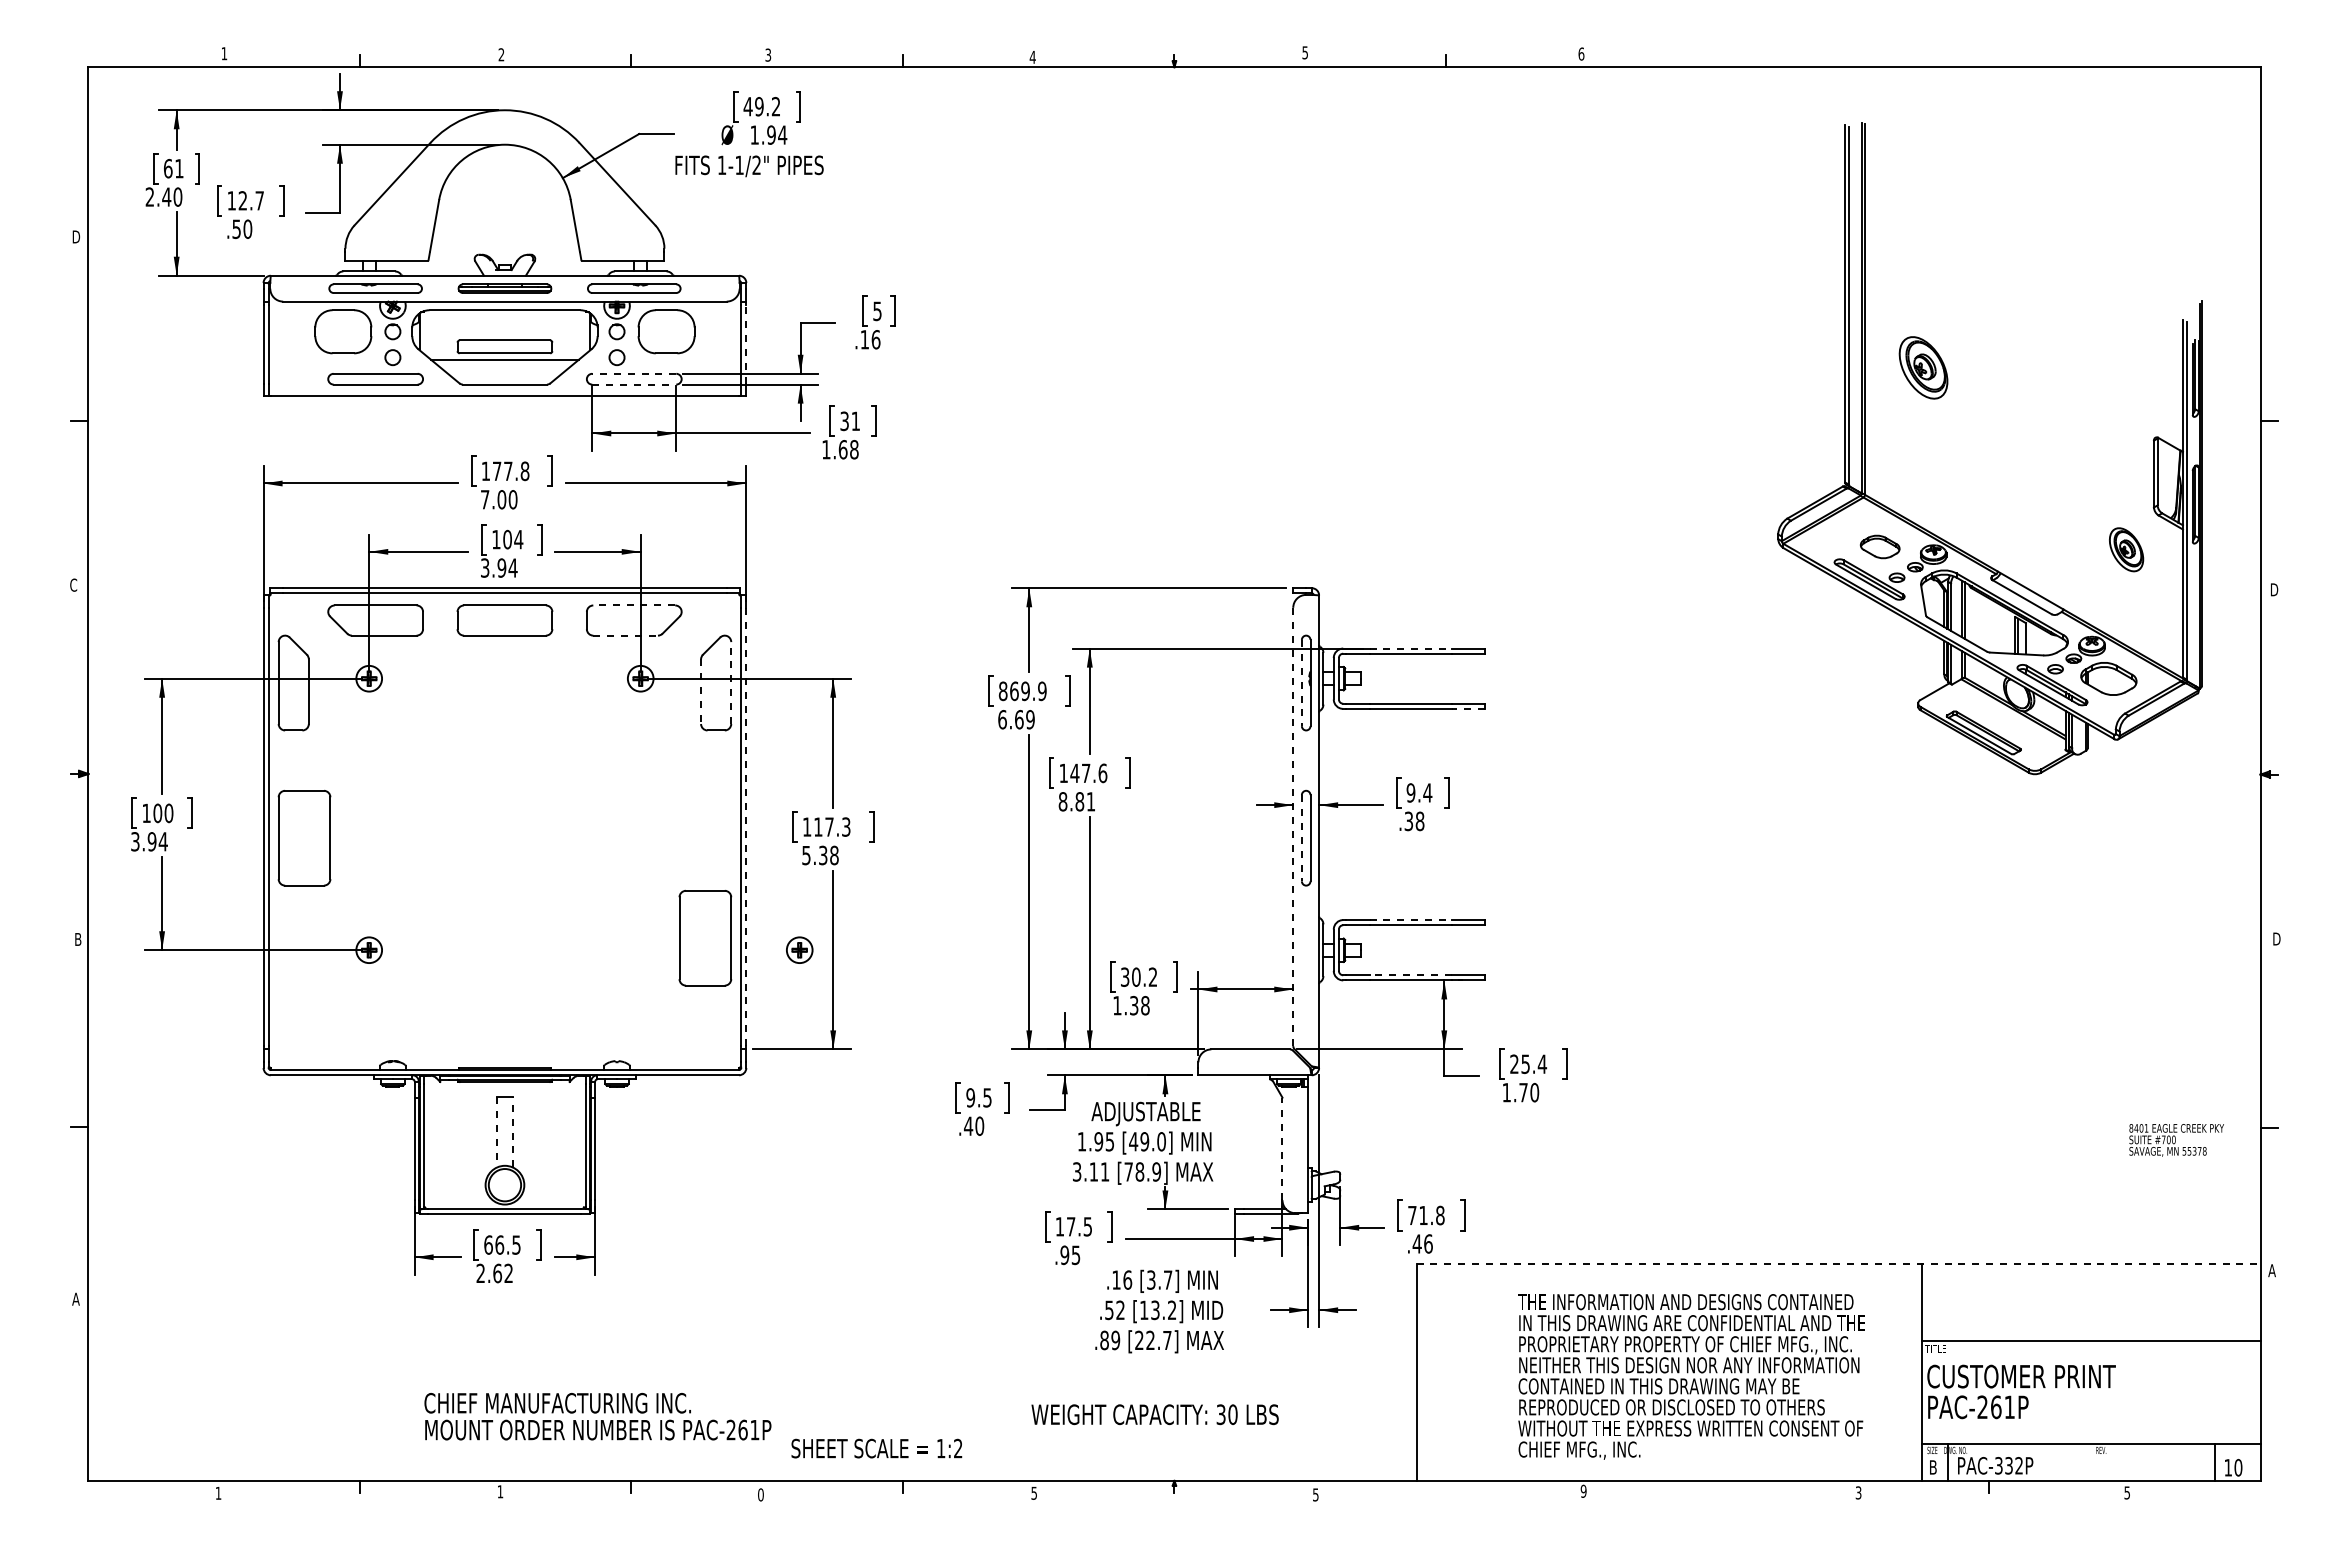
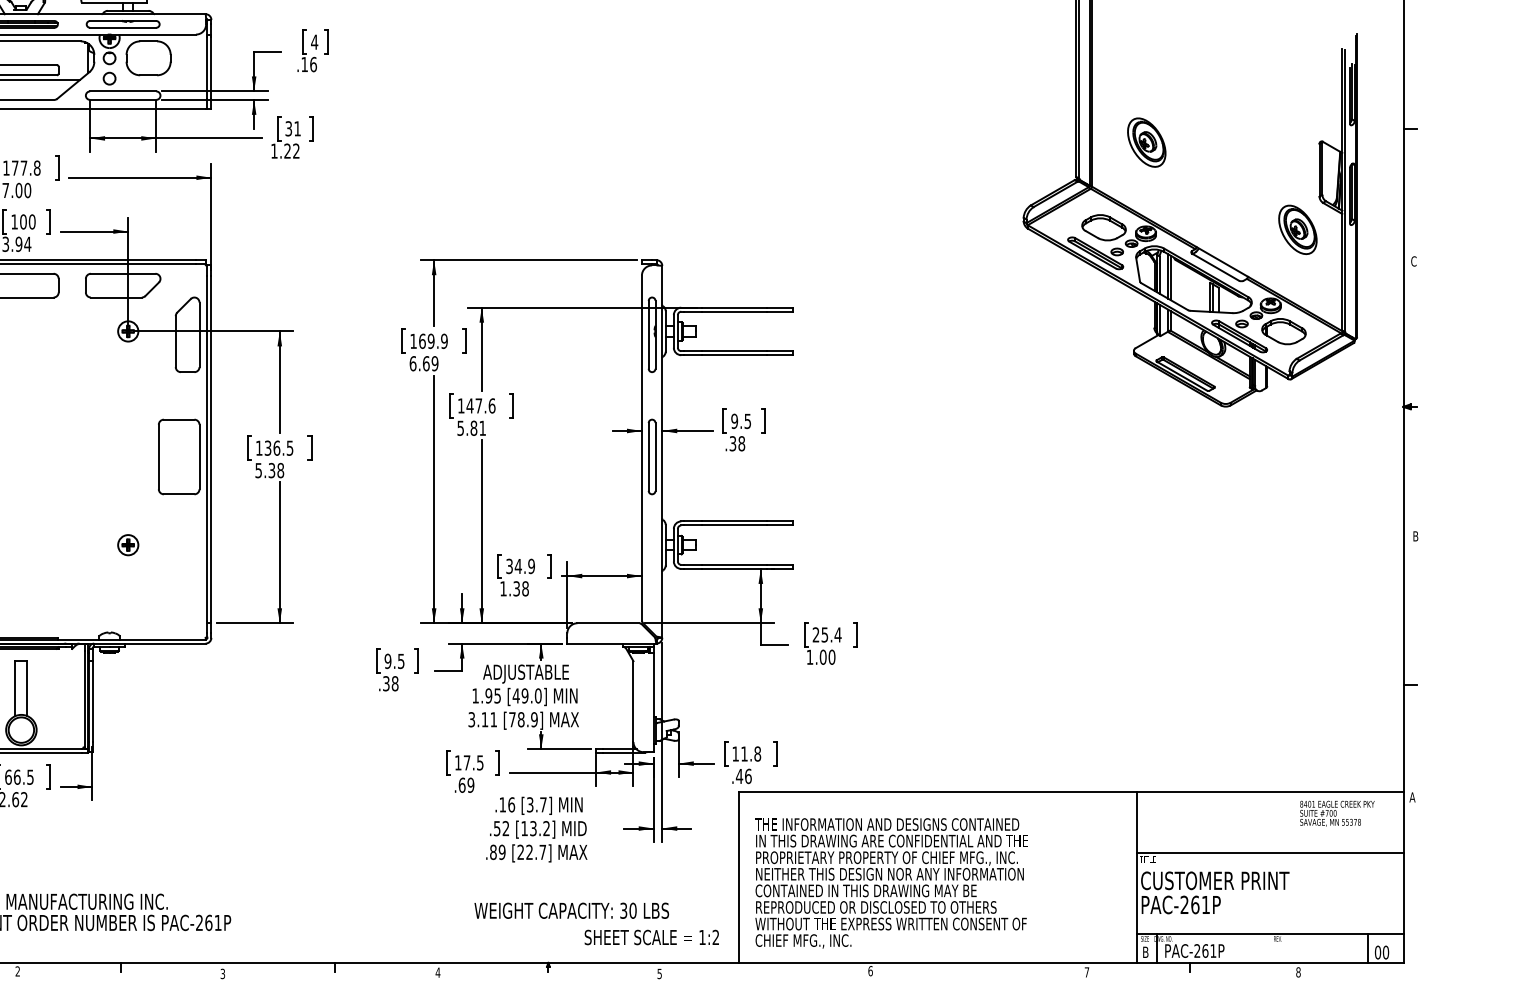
text: (877, 311) -> (314, 42), 5 -> 4
line: (746, 343) -> (211, 67), dashed -> solid
part: (1923, 367) -> (1146, 142), moved
line: (633, 373) -> (122, 91), dashed -> solid
line: (634, 384) -> (123, 99), dashed -> solid
text: (848, 449) -> (291, 151), 1.68 -> 1.22
text: (518, 539) -> (32, 221), 104 -> 100
part: (1879, 546) -> (1103, 227), size x1.43
part: (2126, 549) -> (1297, 229), size x1.43
text: (2274, 589) -> (1414, 261), D -> C
line: (634, 605) -> (123, 273), dashed -> solid
line: (626, 635) -> (117, 297), dashed -> solid
line: (1411, 648) -> (735, 307), dashed -> solid
line: (731, 683) -> (199, 335), dashed -> solid
line: (1301, 683) -> (648, 335), dashed -> solid
text: (1002, 691) -> (413, 341), 869.9 -> 169.9
line: (701, 692) -> (176, 342), dashed -> solid
line: (1467, 708) -> (779, 354), dashed -> solid
text: (1427, 792) -> (747, 421), 9.4 -> 9.5
text: (1062, 801) -> (460, 428), 8.81 -> 5.81
line: (746, 826) -> (211, 447), dashed -> solid
text: (832, 826) -> (279, 447), 117.3 -> 136.5
line: (1293, 826) -> (642, 447), dashed -> solid
line: (1301, 838) -> (648, 457), dashed -> solid
line: (1411, 920) -> (735, 521), dashed -> solid
part: (705, 938) -> (179, 457), moved
text: (2277, 939) -> (1416, 536), D -> B
part: (799, 949) -> (128, 544), moved
line: (1410, 975) -> (734, 565), dashed -> solid
text: (1144, 976) -> (524, 565), 30.2 -> 34.9
text: (1523, 1092) -> (823, 657), 1.70 -> 1.00
text: (974, 1126) -> (391, 683), .40 -> .38
line: (512, 1131) -> (27, 687), dashed -> solid
line: (497, 1132) -> (15, 688), dashed -> solid
text: (2176, 1140) -> (1337, 813), moved
line: (1282, 1148) -> (633, 701), dashed -> solid
text: (1412, 1215) -> (735, 753), 71.8 -> 11.8
text: (1070, 1255) -> (466, 785), .95 -> .69
line: (1839, 1264) -> (1071, 792), dashed -> solid
text: (1691, 1376) -> (891, 883), moved
text: (1154, 1414) -> (571, 910), moved
text: (876, 1448) -> (651, 937), moved
text: (2008, 1465) -> (1204, 950), PAC-332P -> PAC-261P
text: (2228, 1467) -> (1378, 952), 10 -> 00
text: (1583, 1490) -> (870, 970), 9 -> 6
text: (500, 1491) -> (17, 971), 1 -> 2
text: (1034, 1492) -> (438, 972), 5 -> 4
text: (1858, 1492) -> (1086, 972), 3 -> 7
text: (2127, 1492) -> (1298, 972), 5 -> 8
text: (760, 1494) -> (222, 973), 0 -> 3

